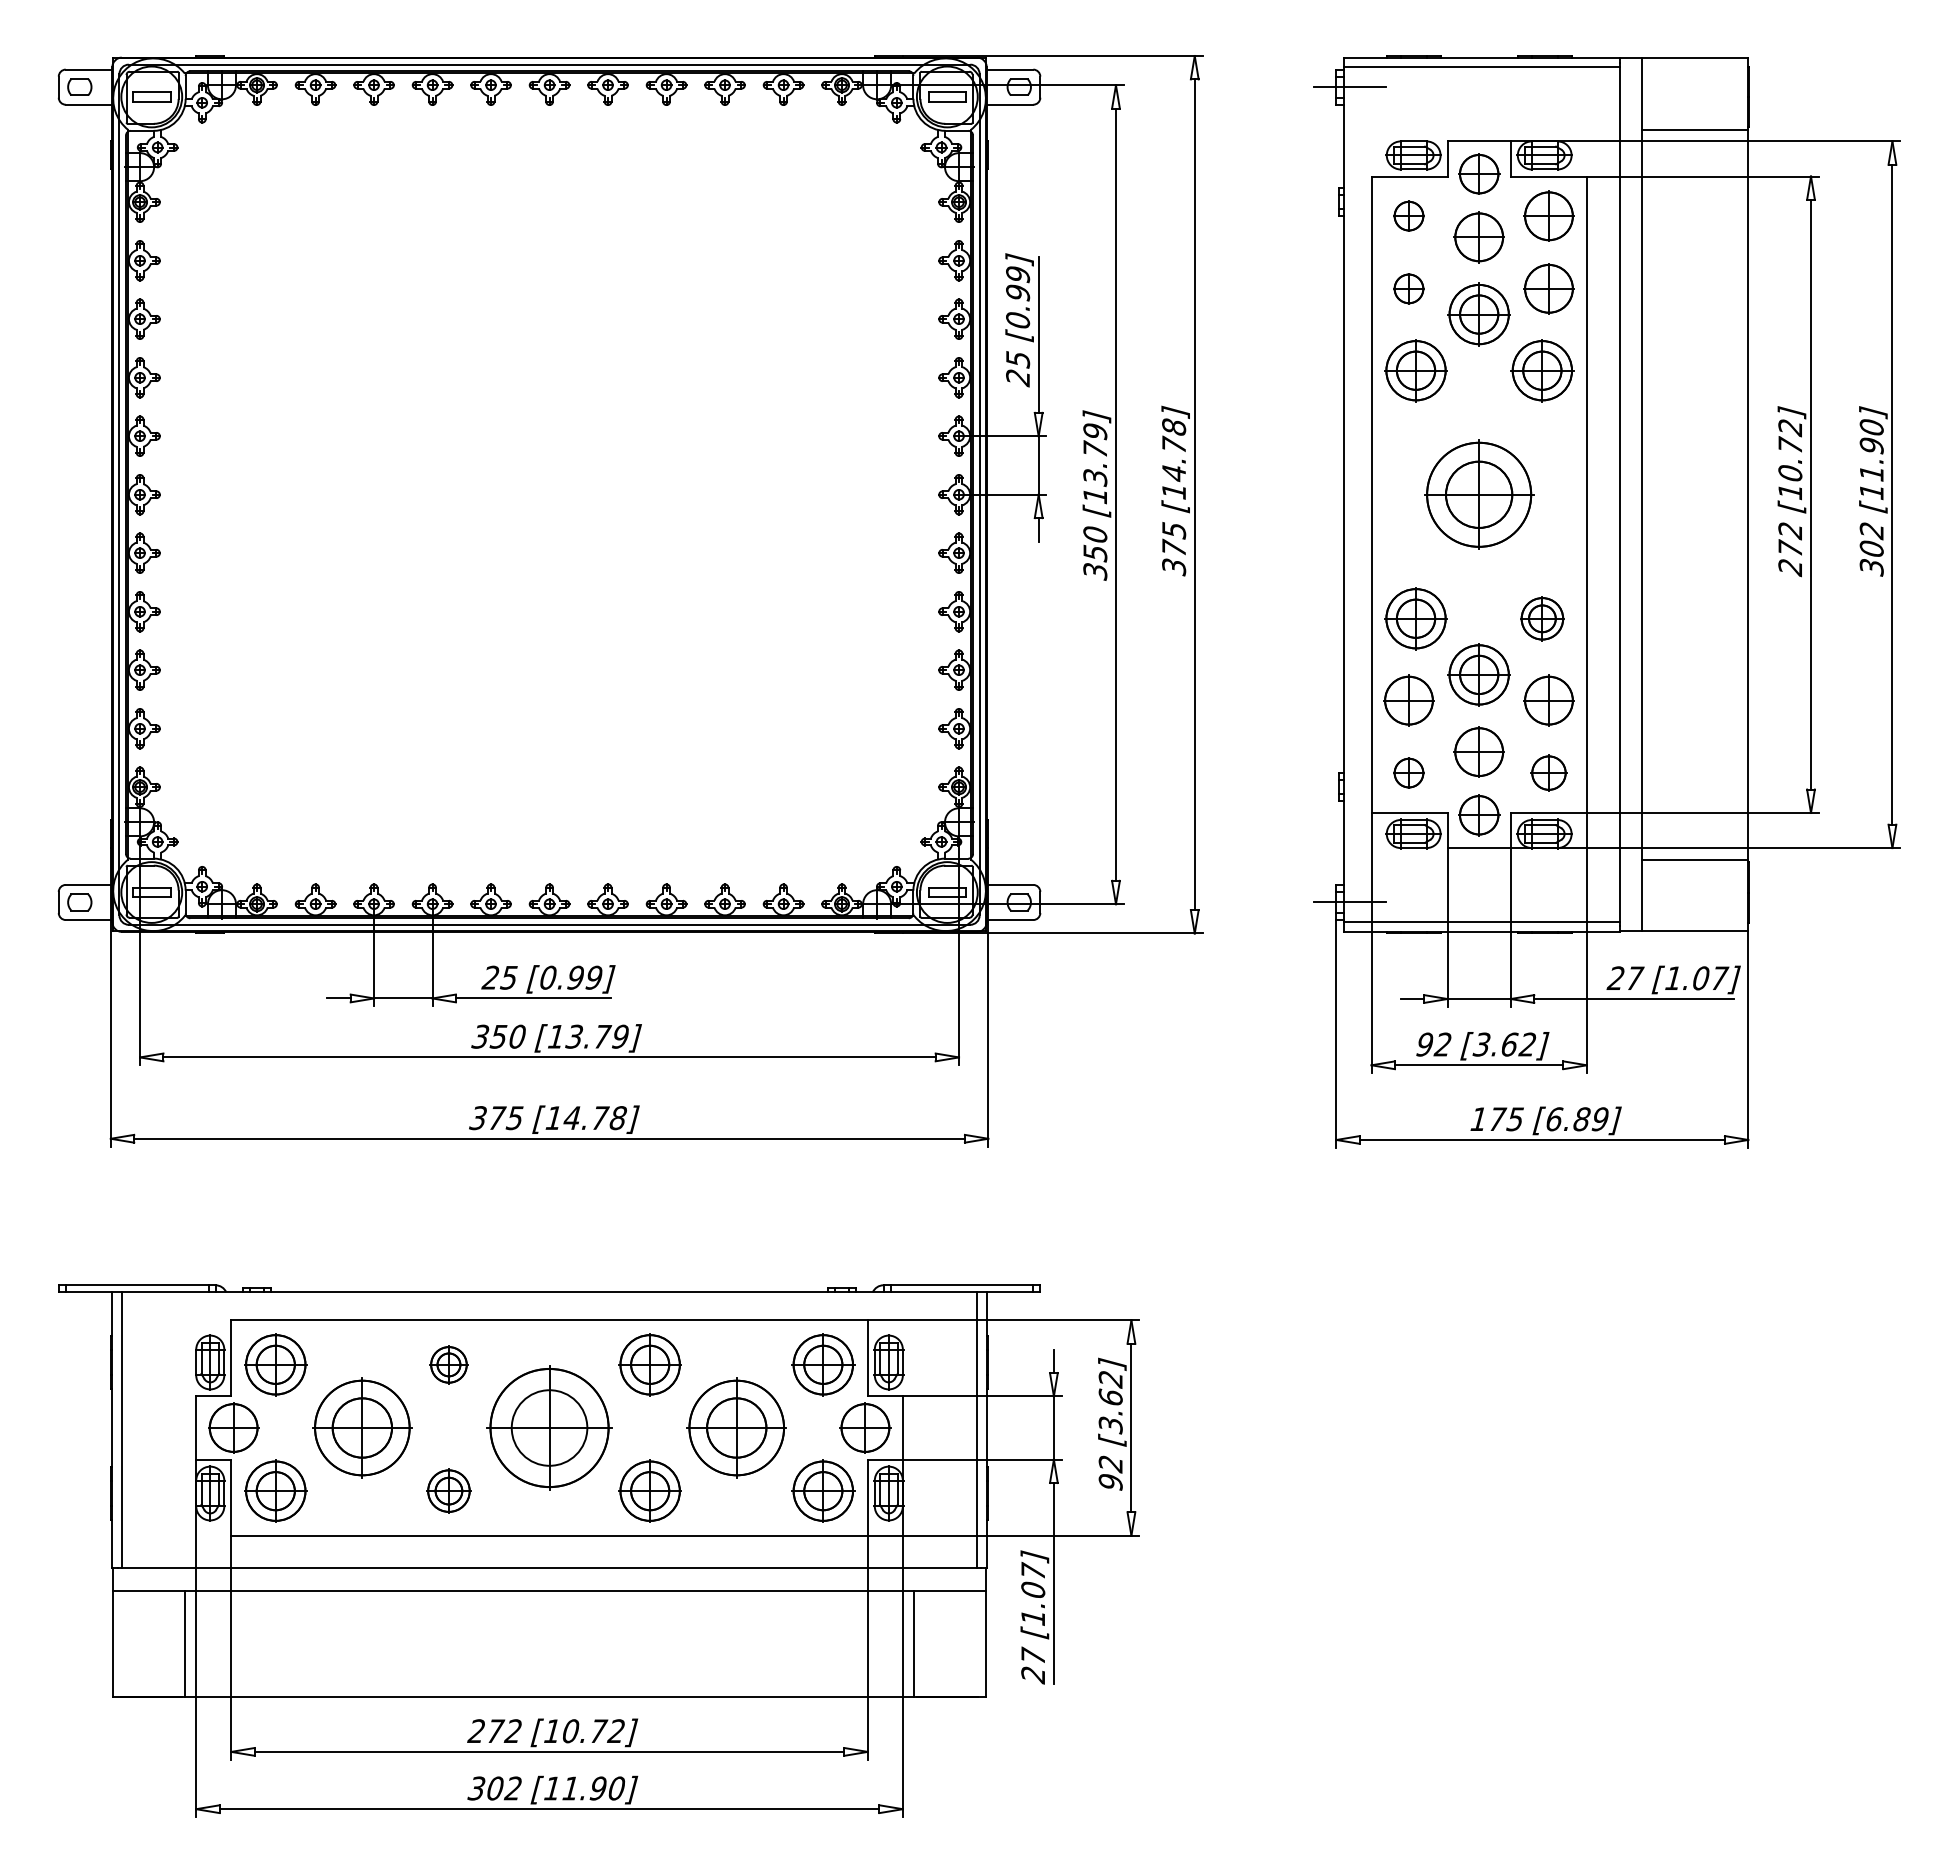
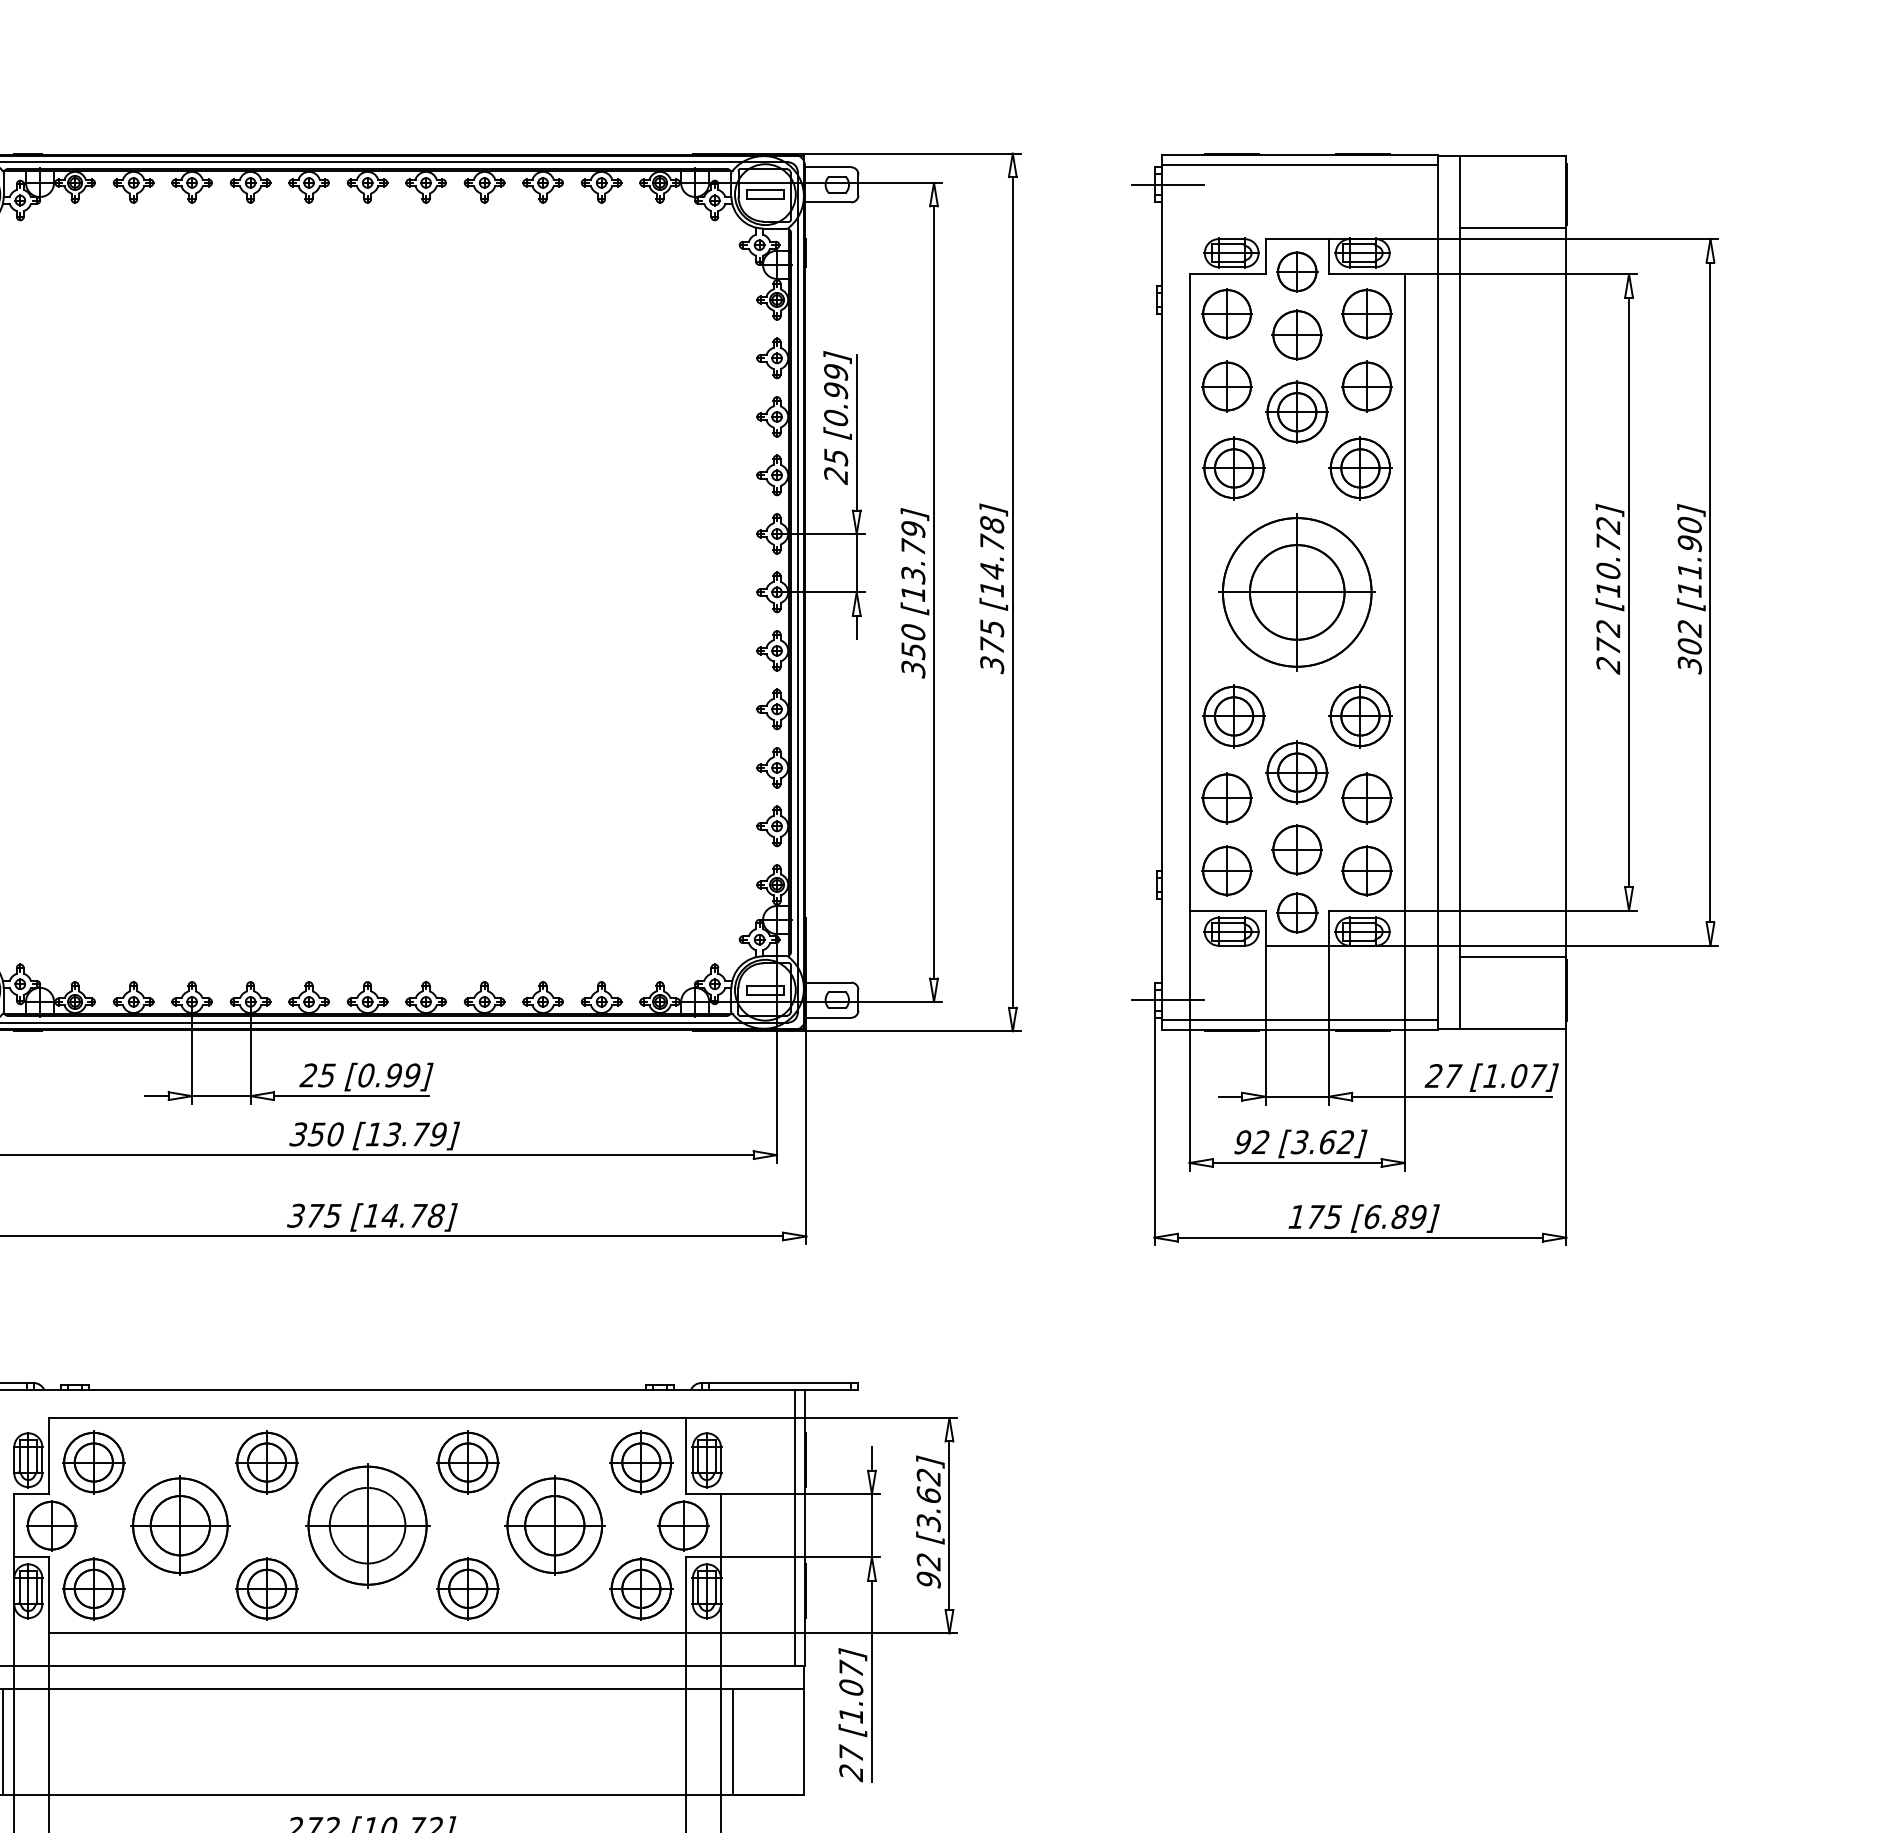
part: (1408, 215) -> (1226, 313), size x1.67
part: (1408, 288) -> (1226, 386), size x1.67
part: (1478, 494) -> (1296, 592), size x1.43
part: (1542, 618) -> (1360, 716), size x1.43
part: (1408, 772) -> (1226, 870), size x1.67
part: (1548, 772) -> (1366, 870), size x1.43
part: (448, 1364) -> (266, 1462), size x1.67
part: (448, 1490) -> (266, 1588), size x1.43

